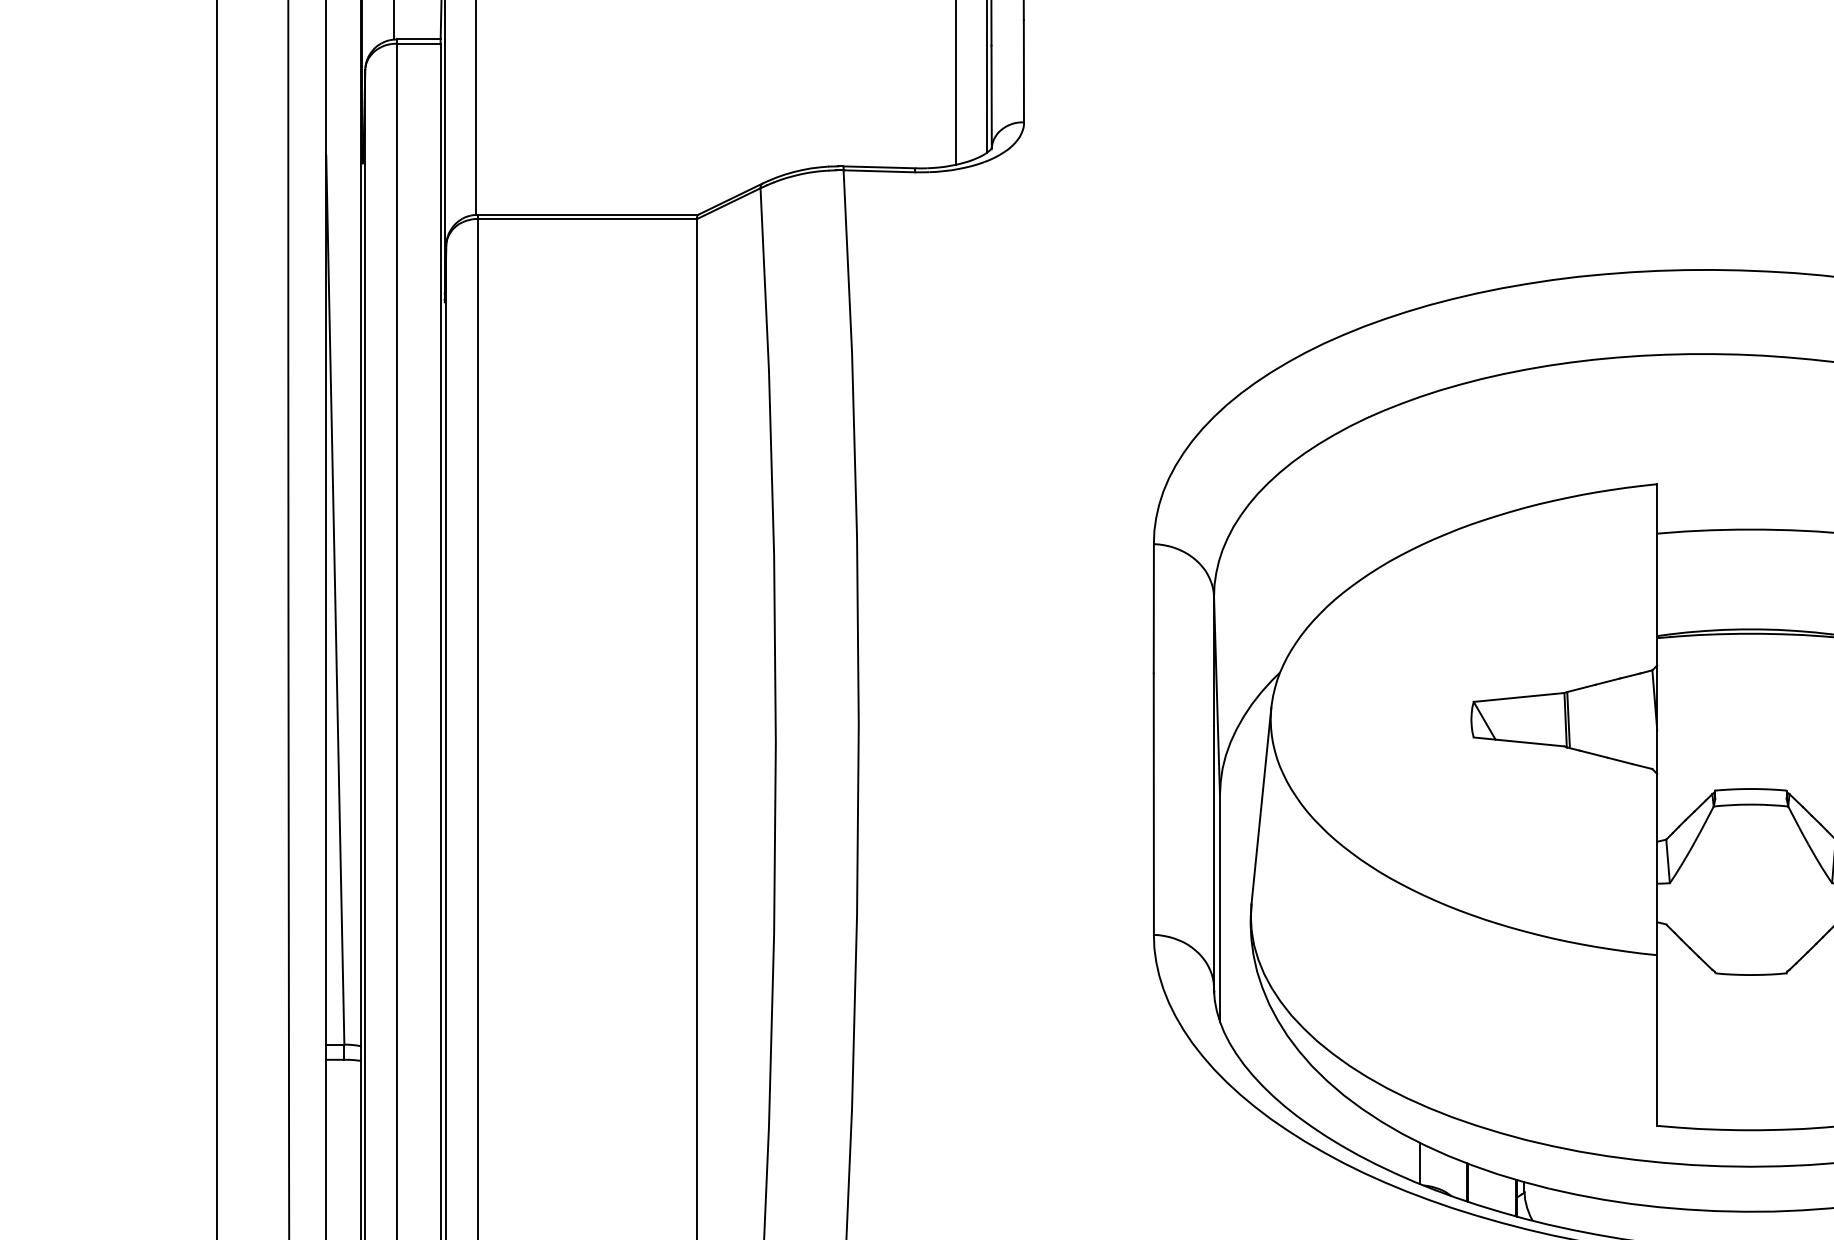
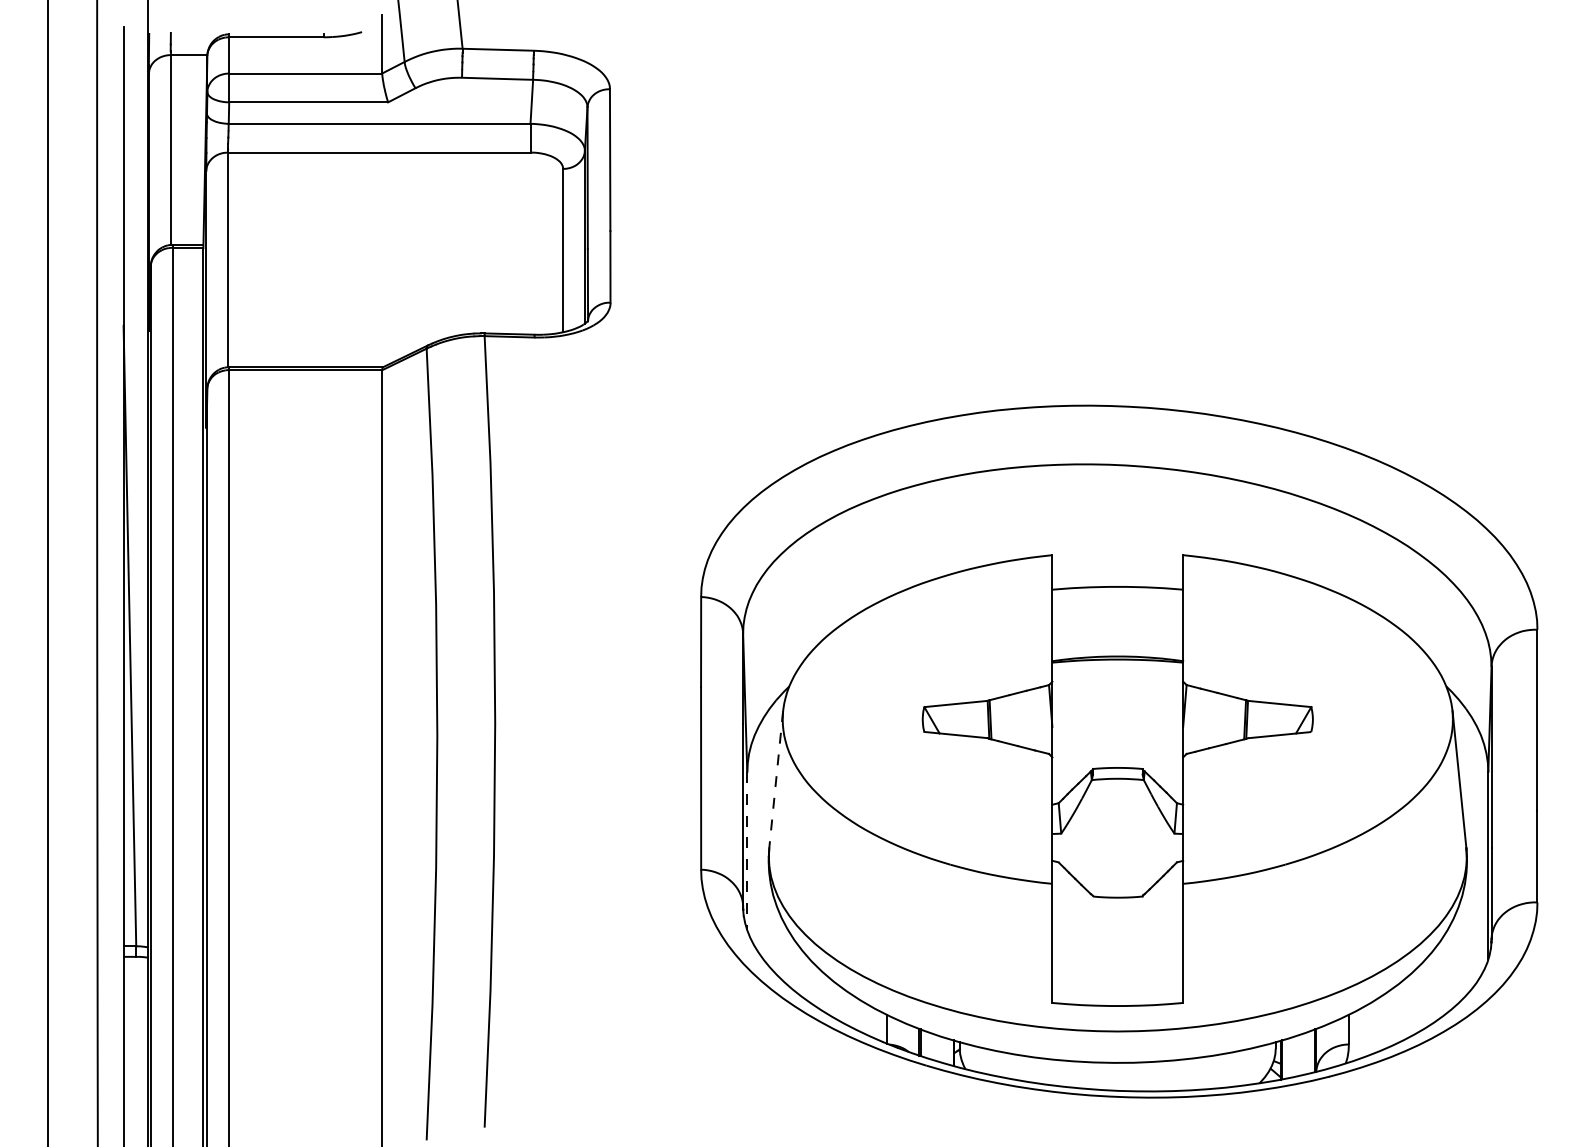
line: (1261, 805) -> (776, 779), solid -> dashed
line: (1220, 908) -> (747, 851), solid -> dashed

